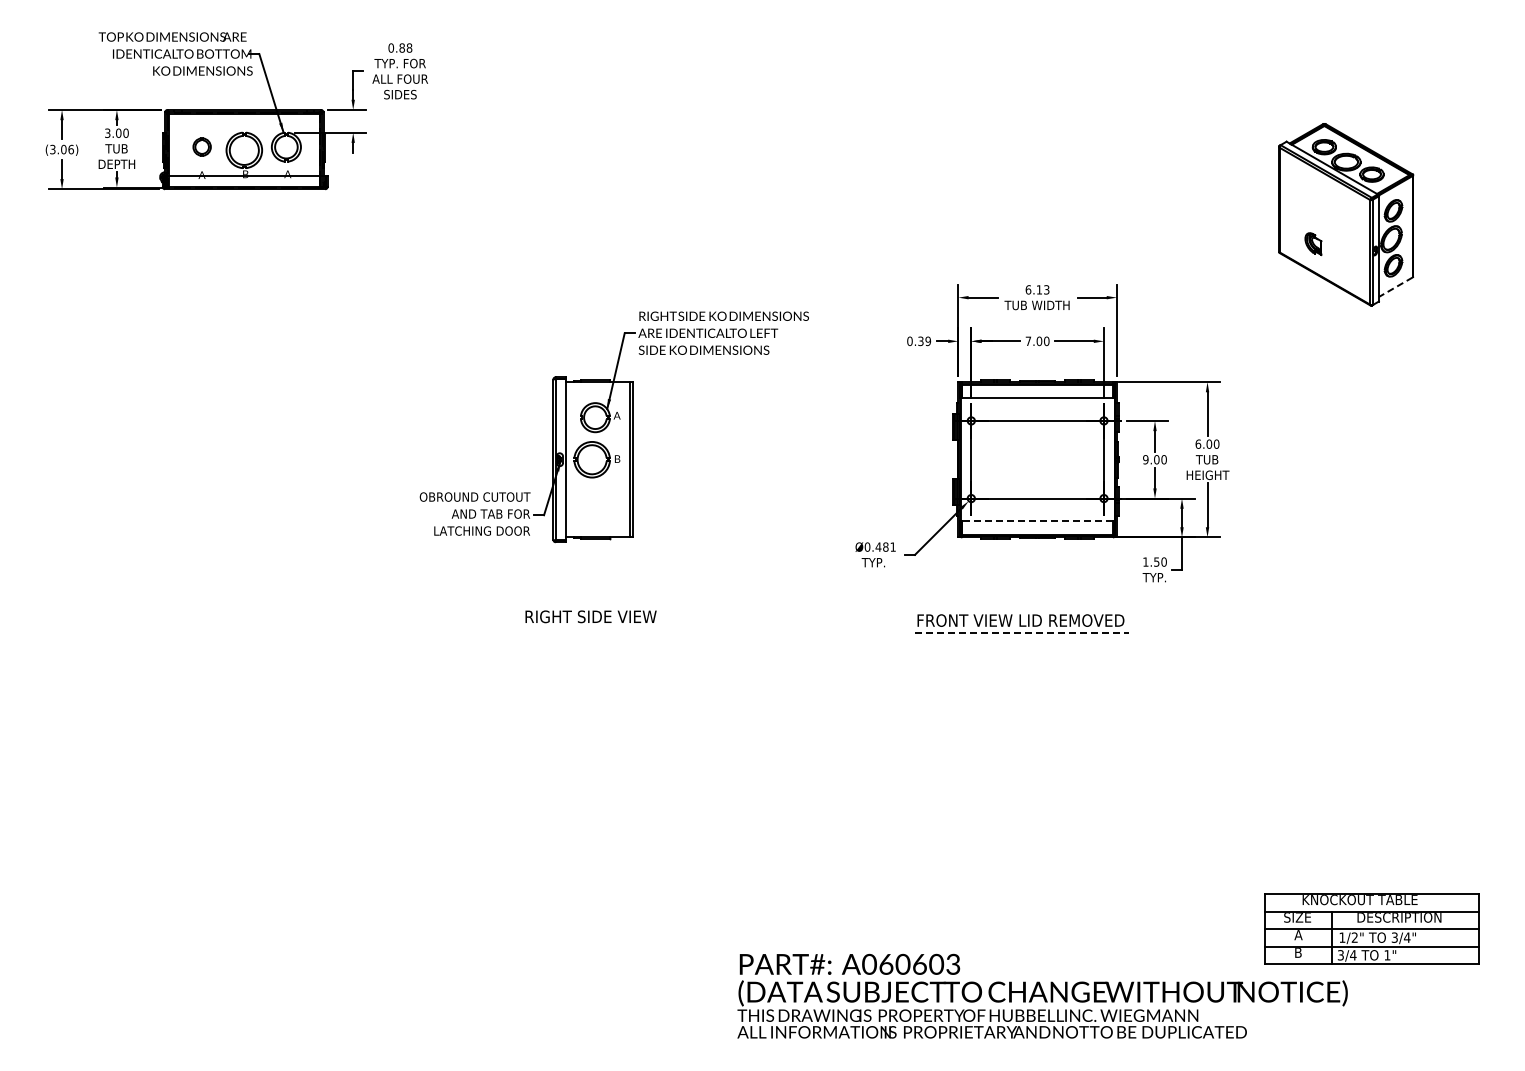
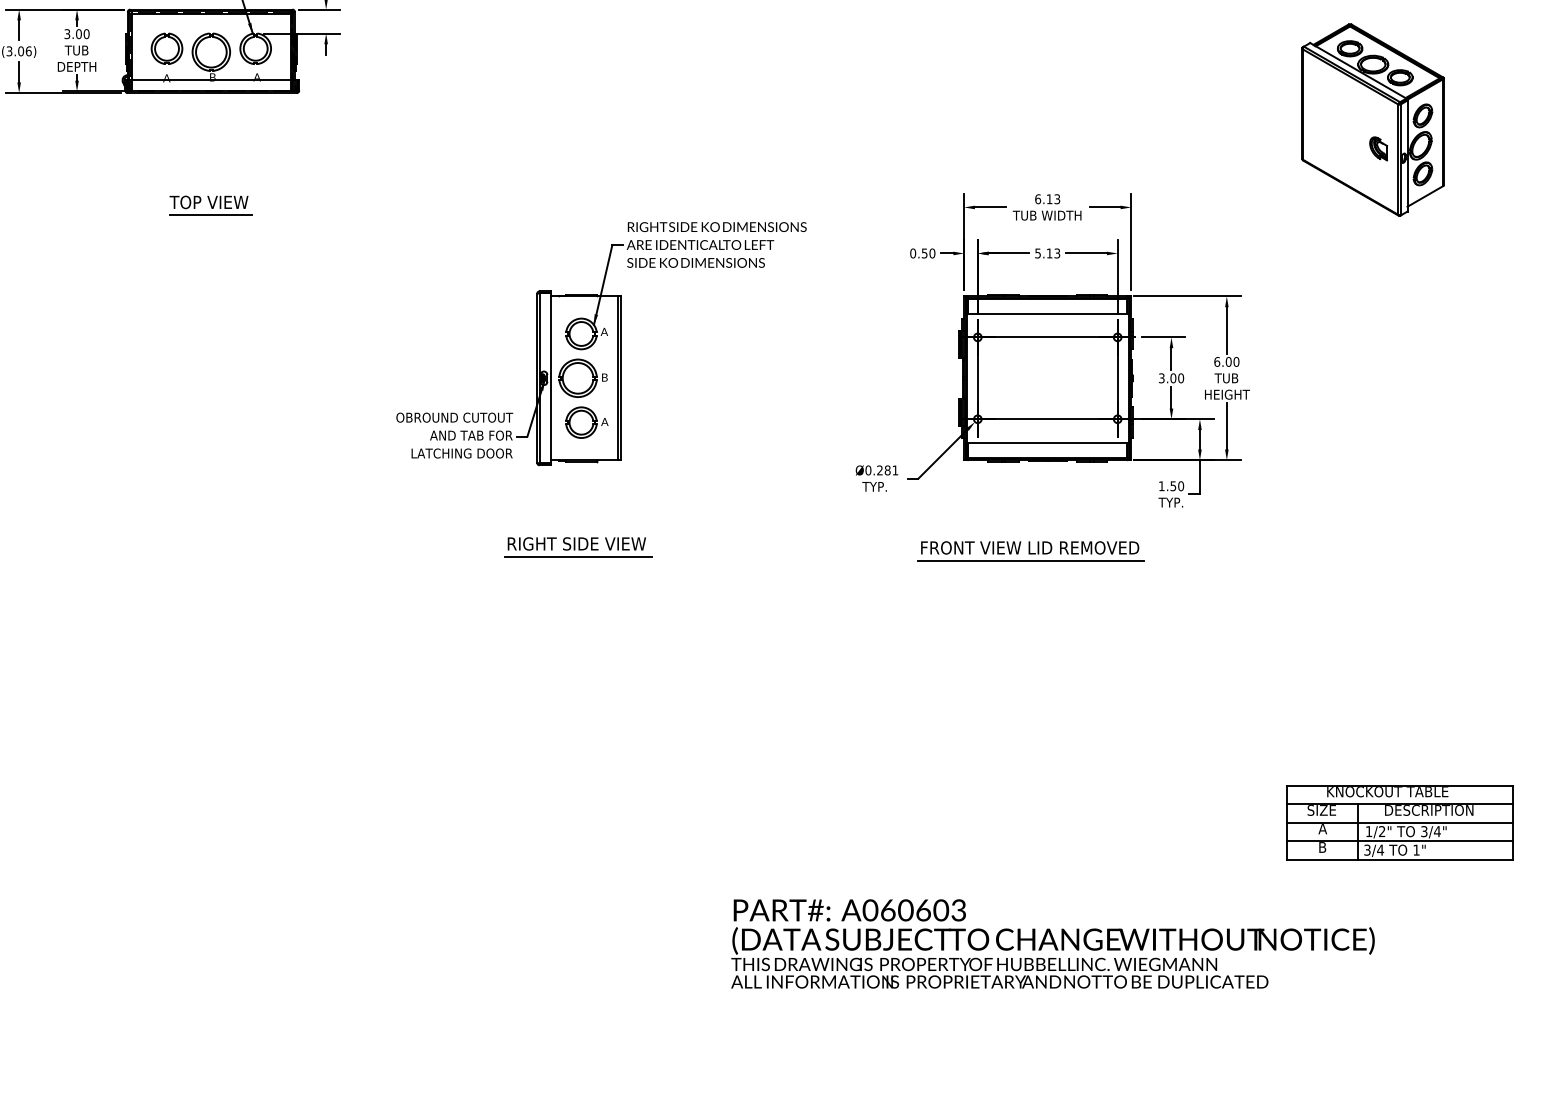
part: (201, 146) -> (166, 48), size x1.67
part: (1313, 244) -> (1378, 149), moved
line: (1395, 287) -> (1425, 196), dashed -> solid
part: (243, 295) -> (210, 205), added
text: (924, 341) -> (928, 253), 0.39 -> 0.50
text: (1037, 341) -> (1047, 253), 7.00 -> 5.13
text: (1145, 459) -> (1161, 378), 9.00 -> 3.00
part: (600, 501) -> (586, 422), added
line: (1037, 521) -> (1047, 443), dashed -> solid
text: (878, 546) -> (879, 469), Ø0.481 -> Ø0.281
line: (591, 629) -> (577, 557), added
line: (1021, 632) -> (1030, 560), dashed -> solid
part: (1371, 928) -> (1399, 821), moved

